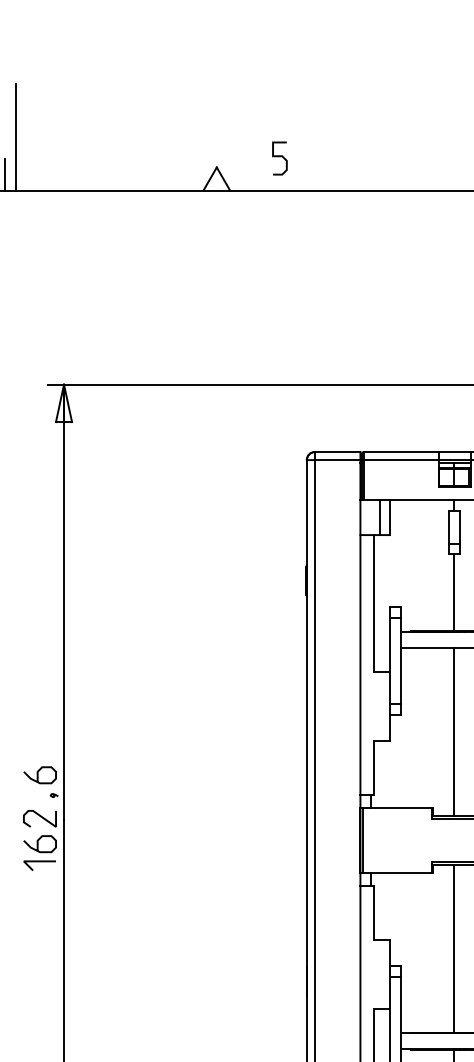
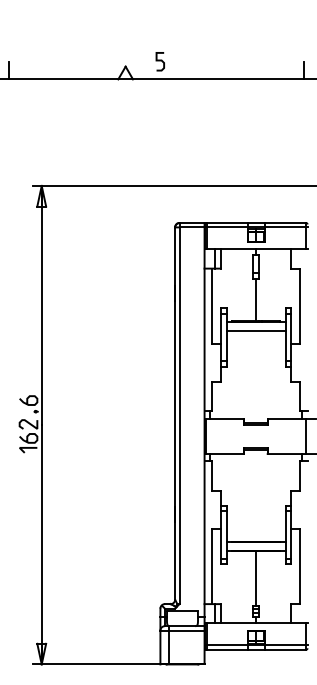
line: (16, 136) -> (15, 49), removed
line: (454, 731) -> (256, 376), removed
line: (454, 948) -> (256, 495), removed

